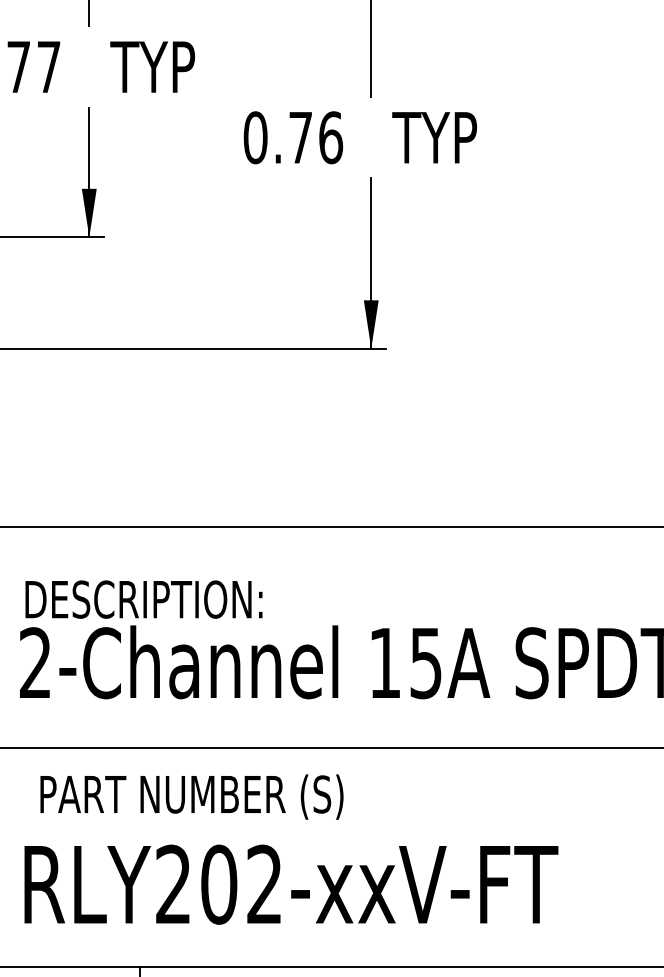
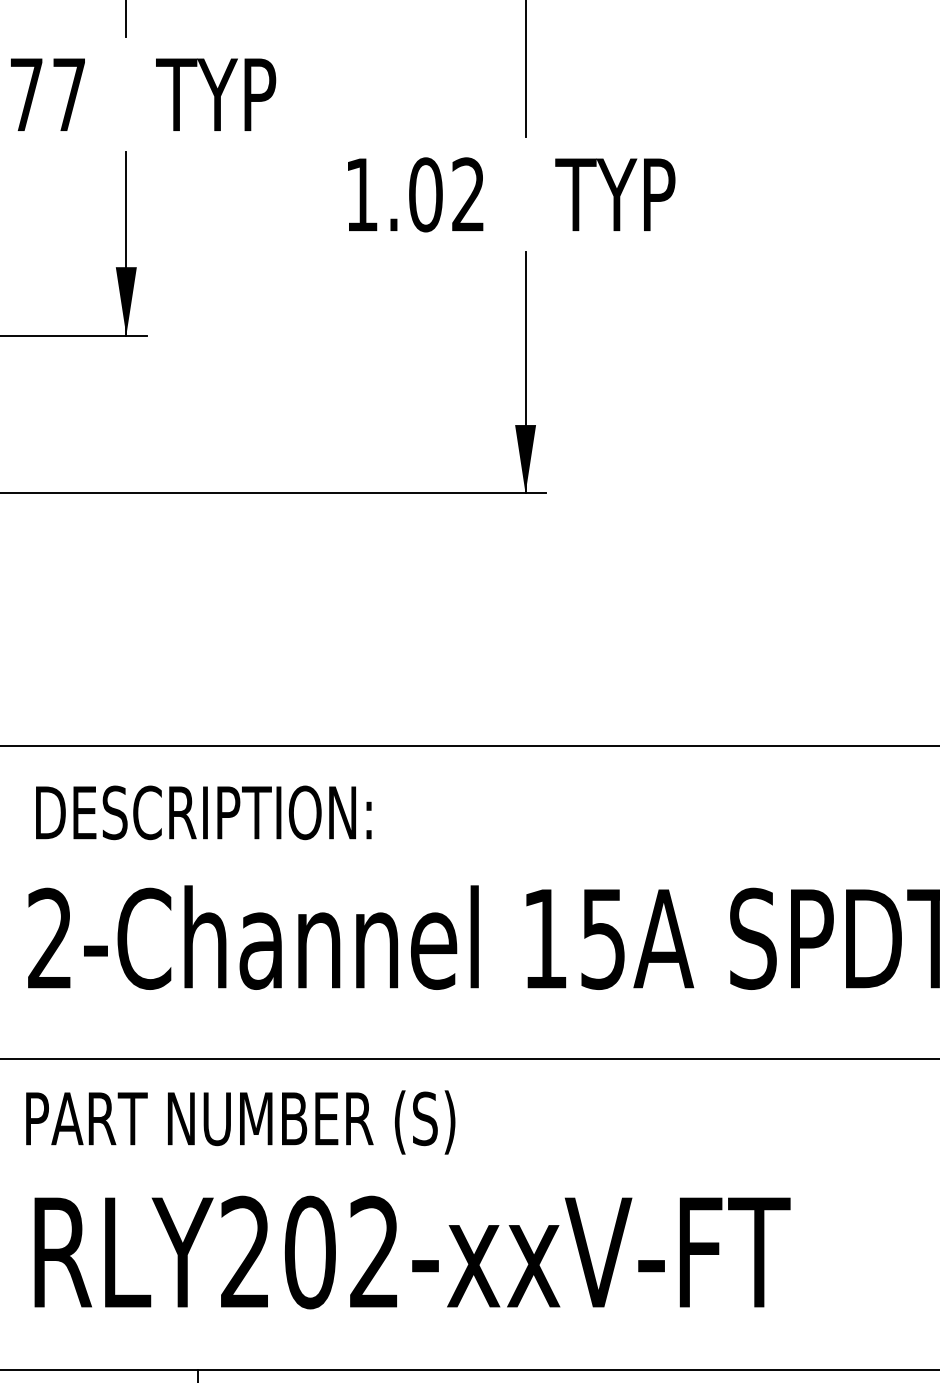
text: (293, 137) -> (415, 194), 0.76 -> 1.02
text: (143, 599) -> (203, 812), moved
text: (191, 797) -> (240, 1122), moved

